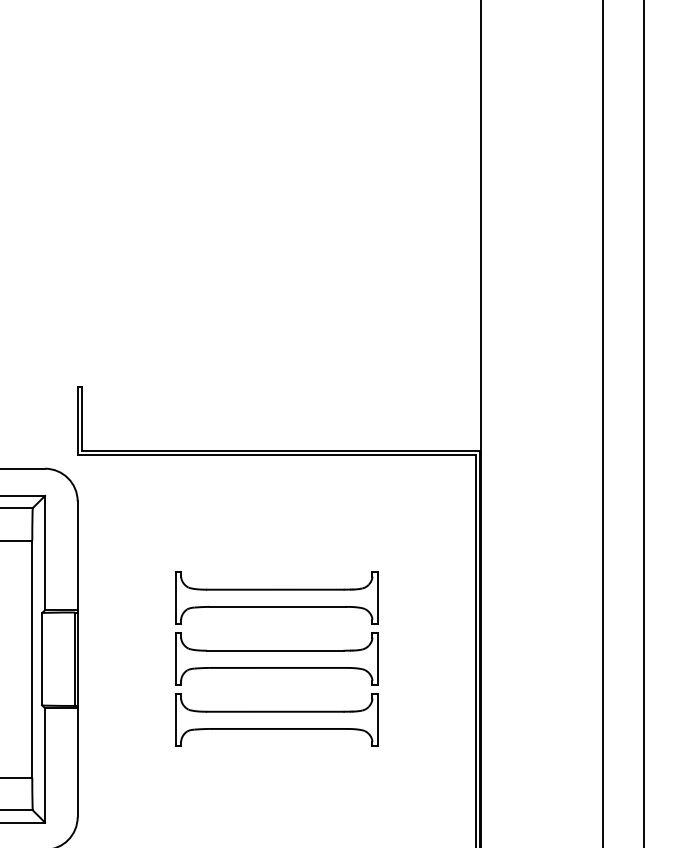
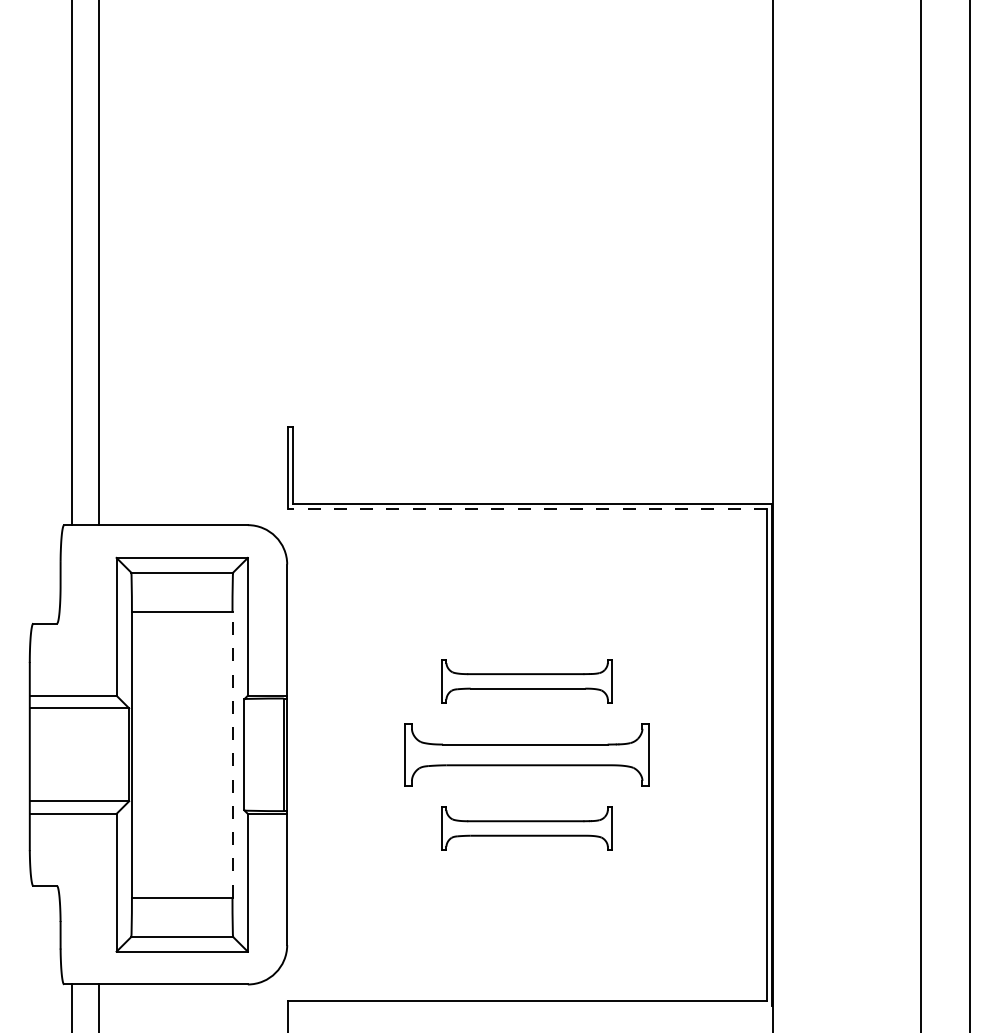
line: (277, 454) -> (527, 508), solid -> dashed
part: (276, 598) -> (526, 681), size x0.7
line: (32, 658) -> (232, 754), solid -> dashed
part: (276, 720) -> (526, 828), size x0.7

